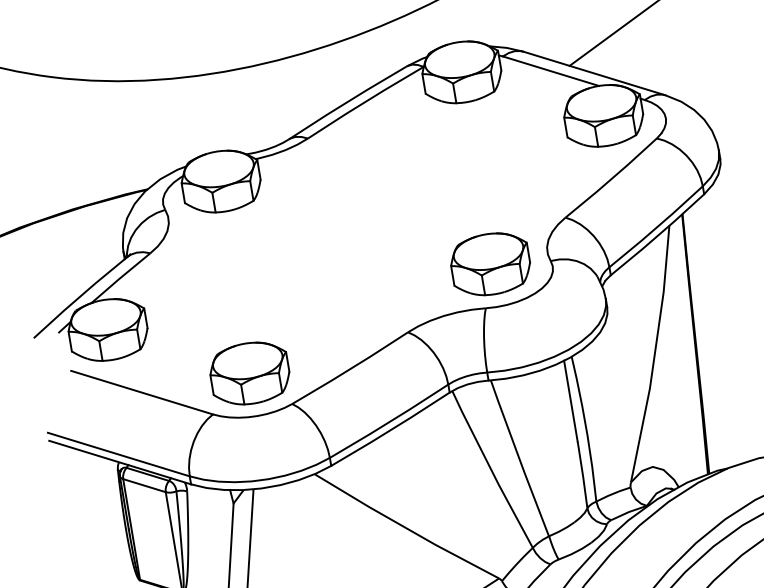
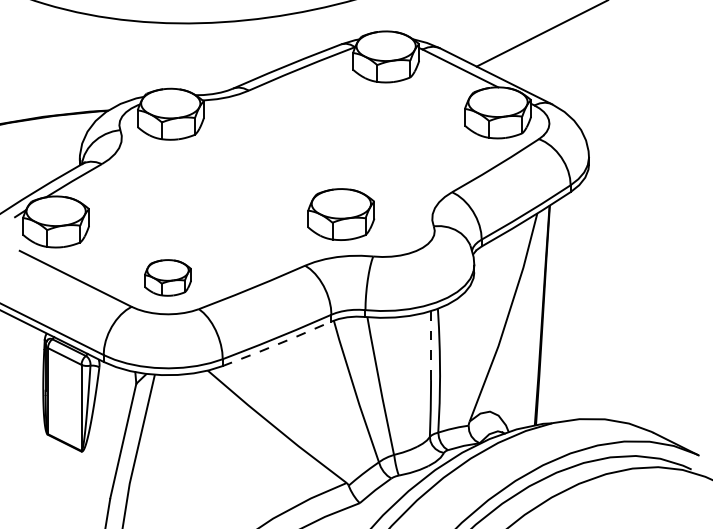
part: (490, 264) -> (341, 214), moved
part: (249, 373) -> (167, 277), size x0.7
line: (571, 400) -> (431, 345), solid -> dashed
line: (391, 429) -> (277, 344), solid -> dashed

